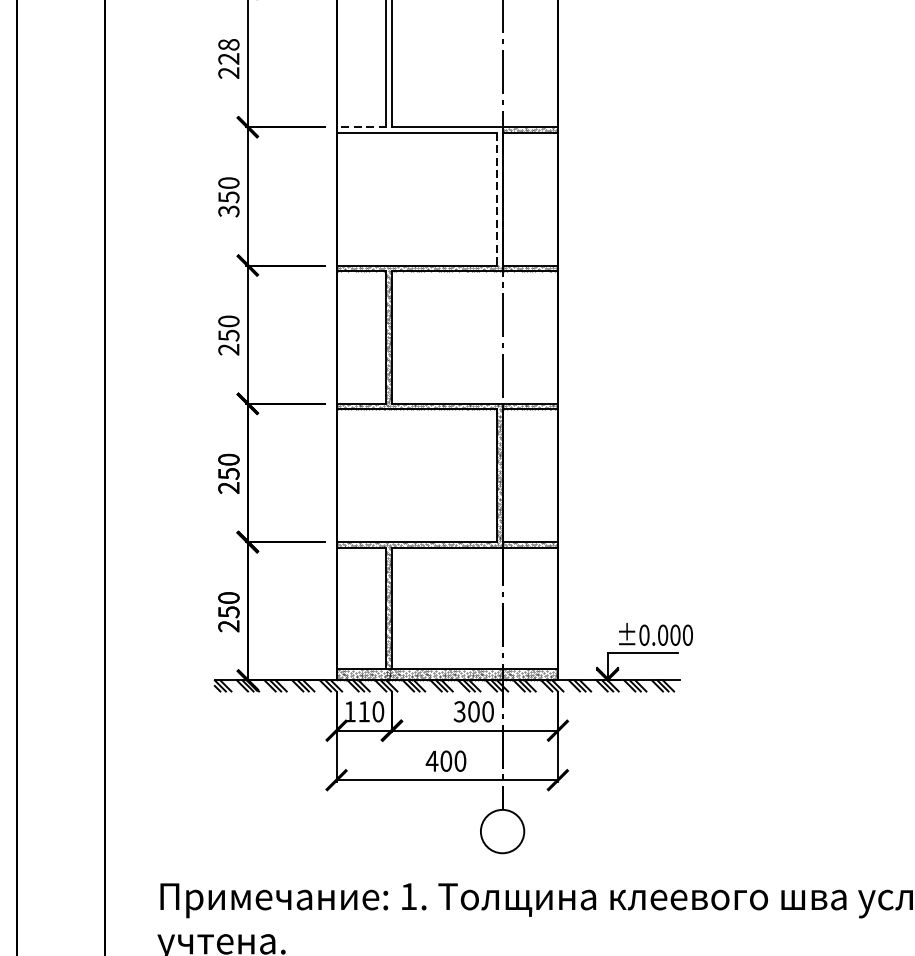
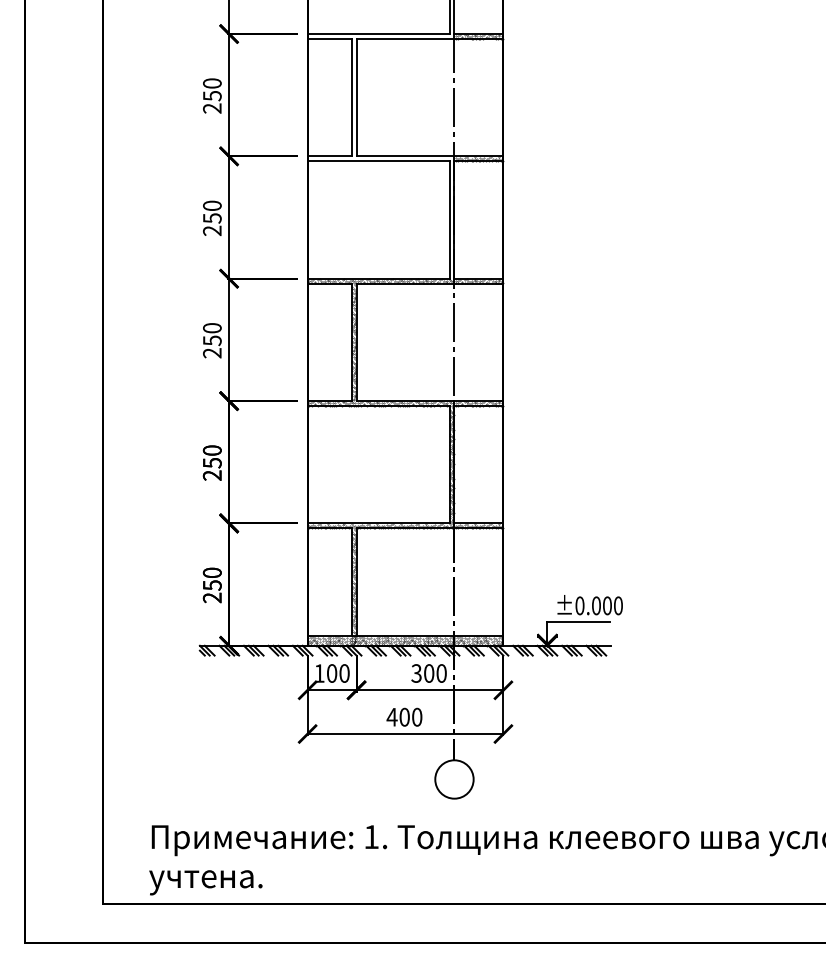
text: (229, 51) -> (212, 89), 228 -> 250
line: (361, 127) -> (329, 156), dashed -> solid
line: (496, 199) -> (449, 220), dashed -> solid
text: (229, 210) -> (212, 230), 350 -> 250
text: (364, 711) -> (332, 673), 110 -> 100

